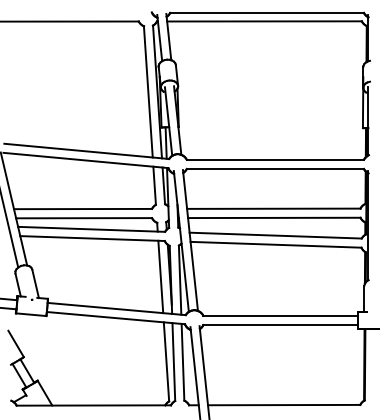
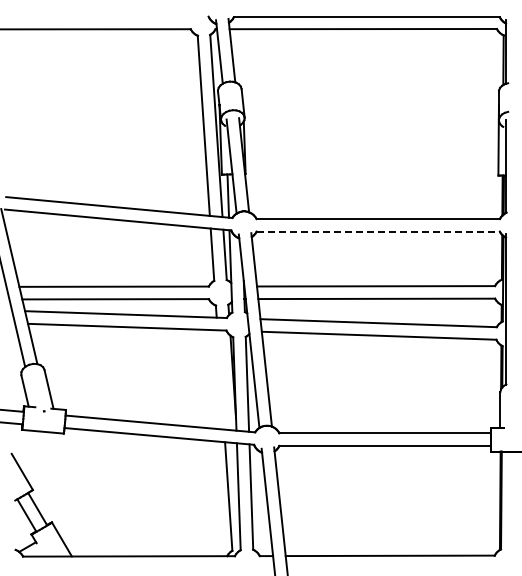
line: (275, 168) -> (378, 231), solid -> dashed
line: (160, 276) -> (220, 379), removed

